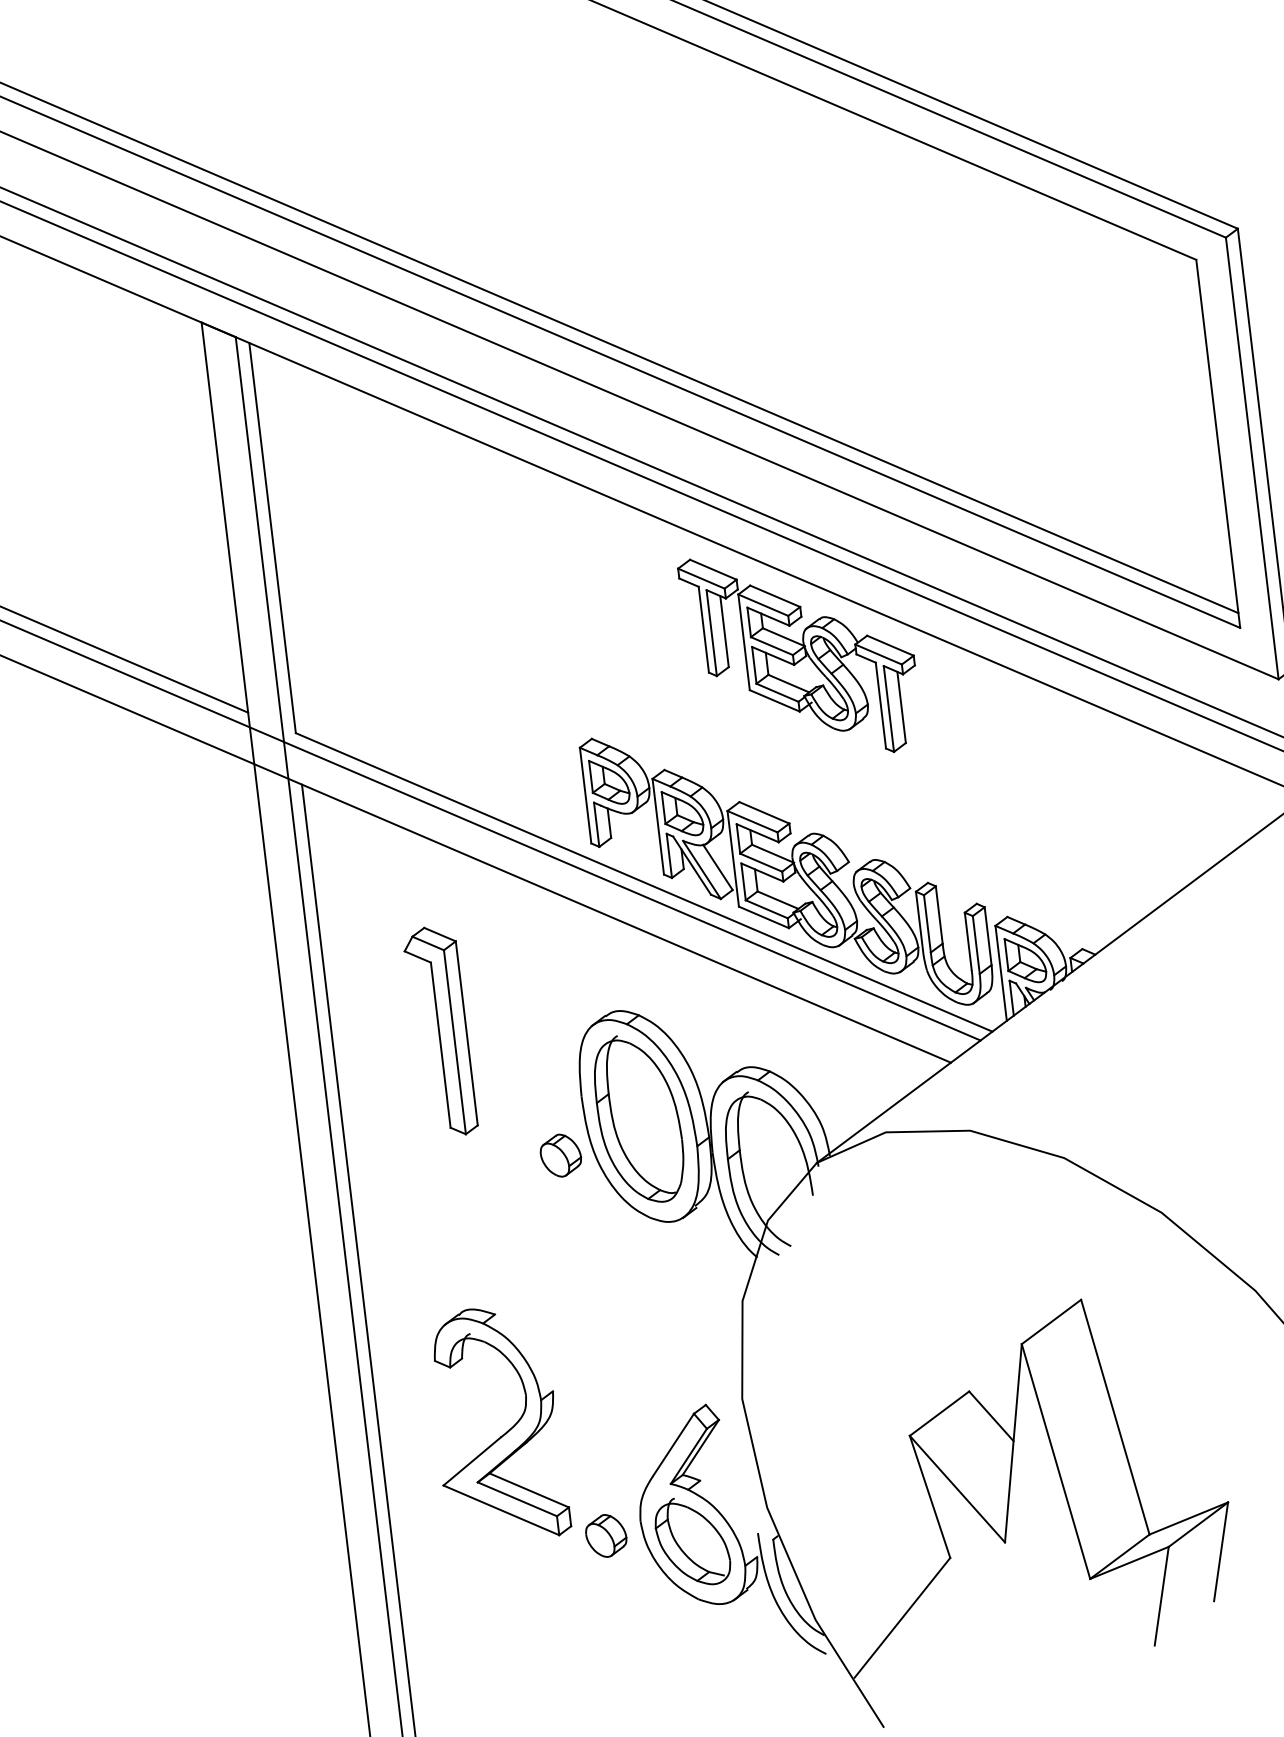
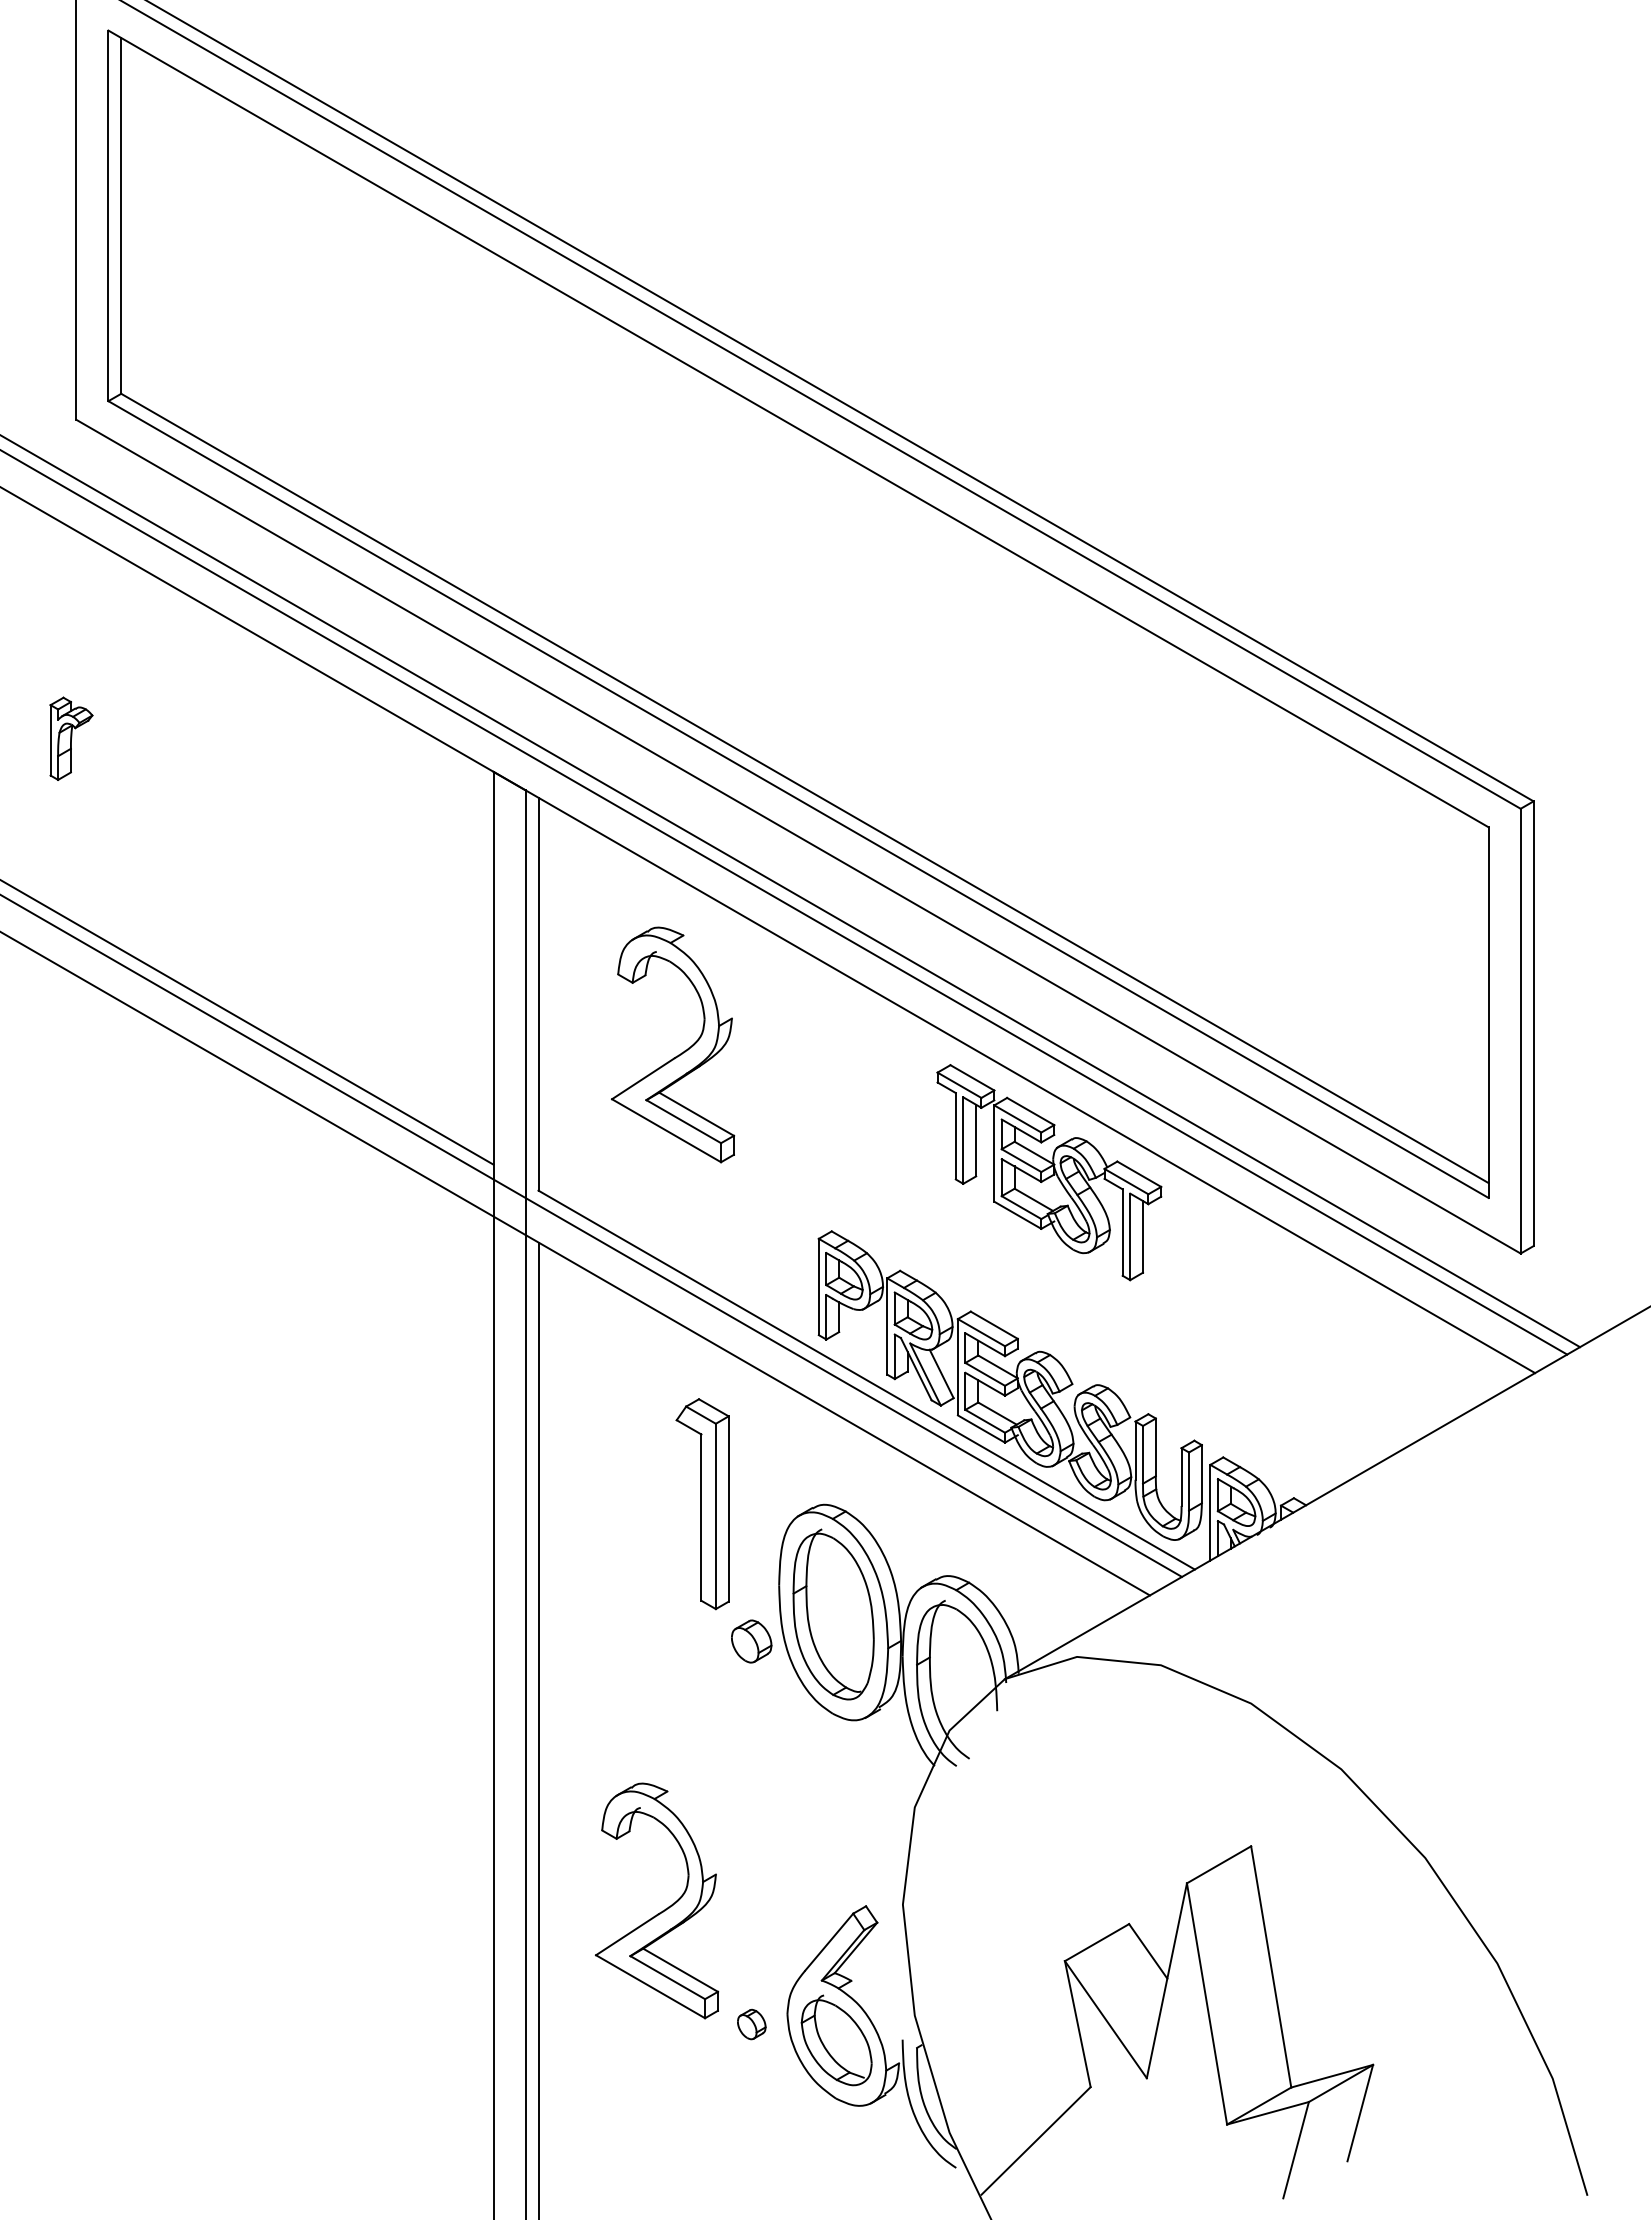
part: (418, 581) -> (678, 1054), added
part: (440, 1031) -> (702, 1504), moved
part: (606, 1535) -> (751, 2024), size x0.7

